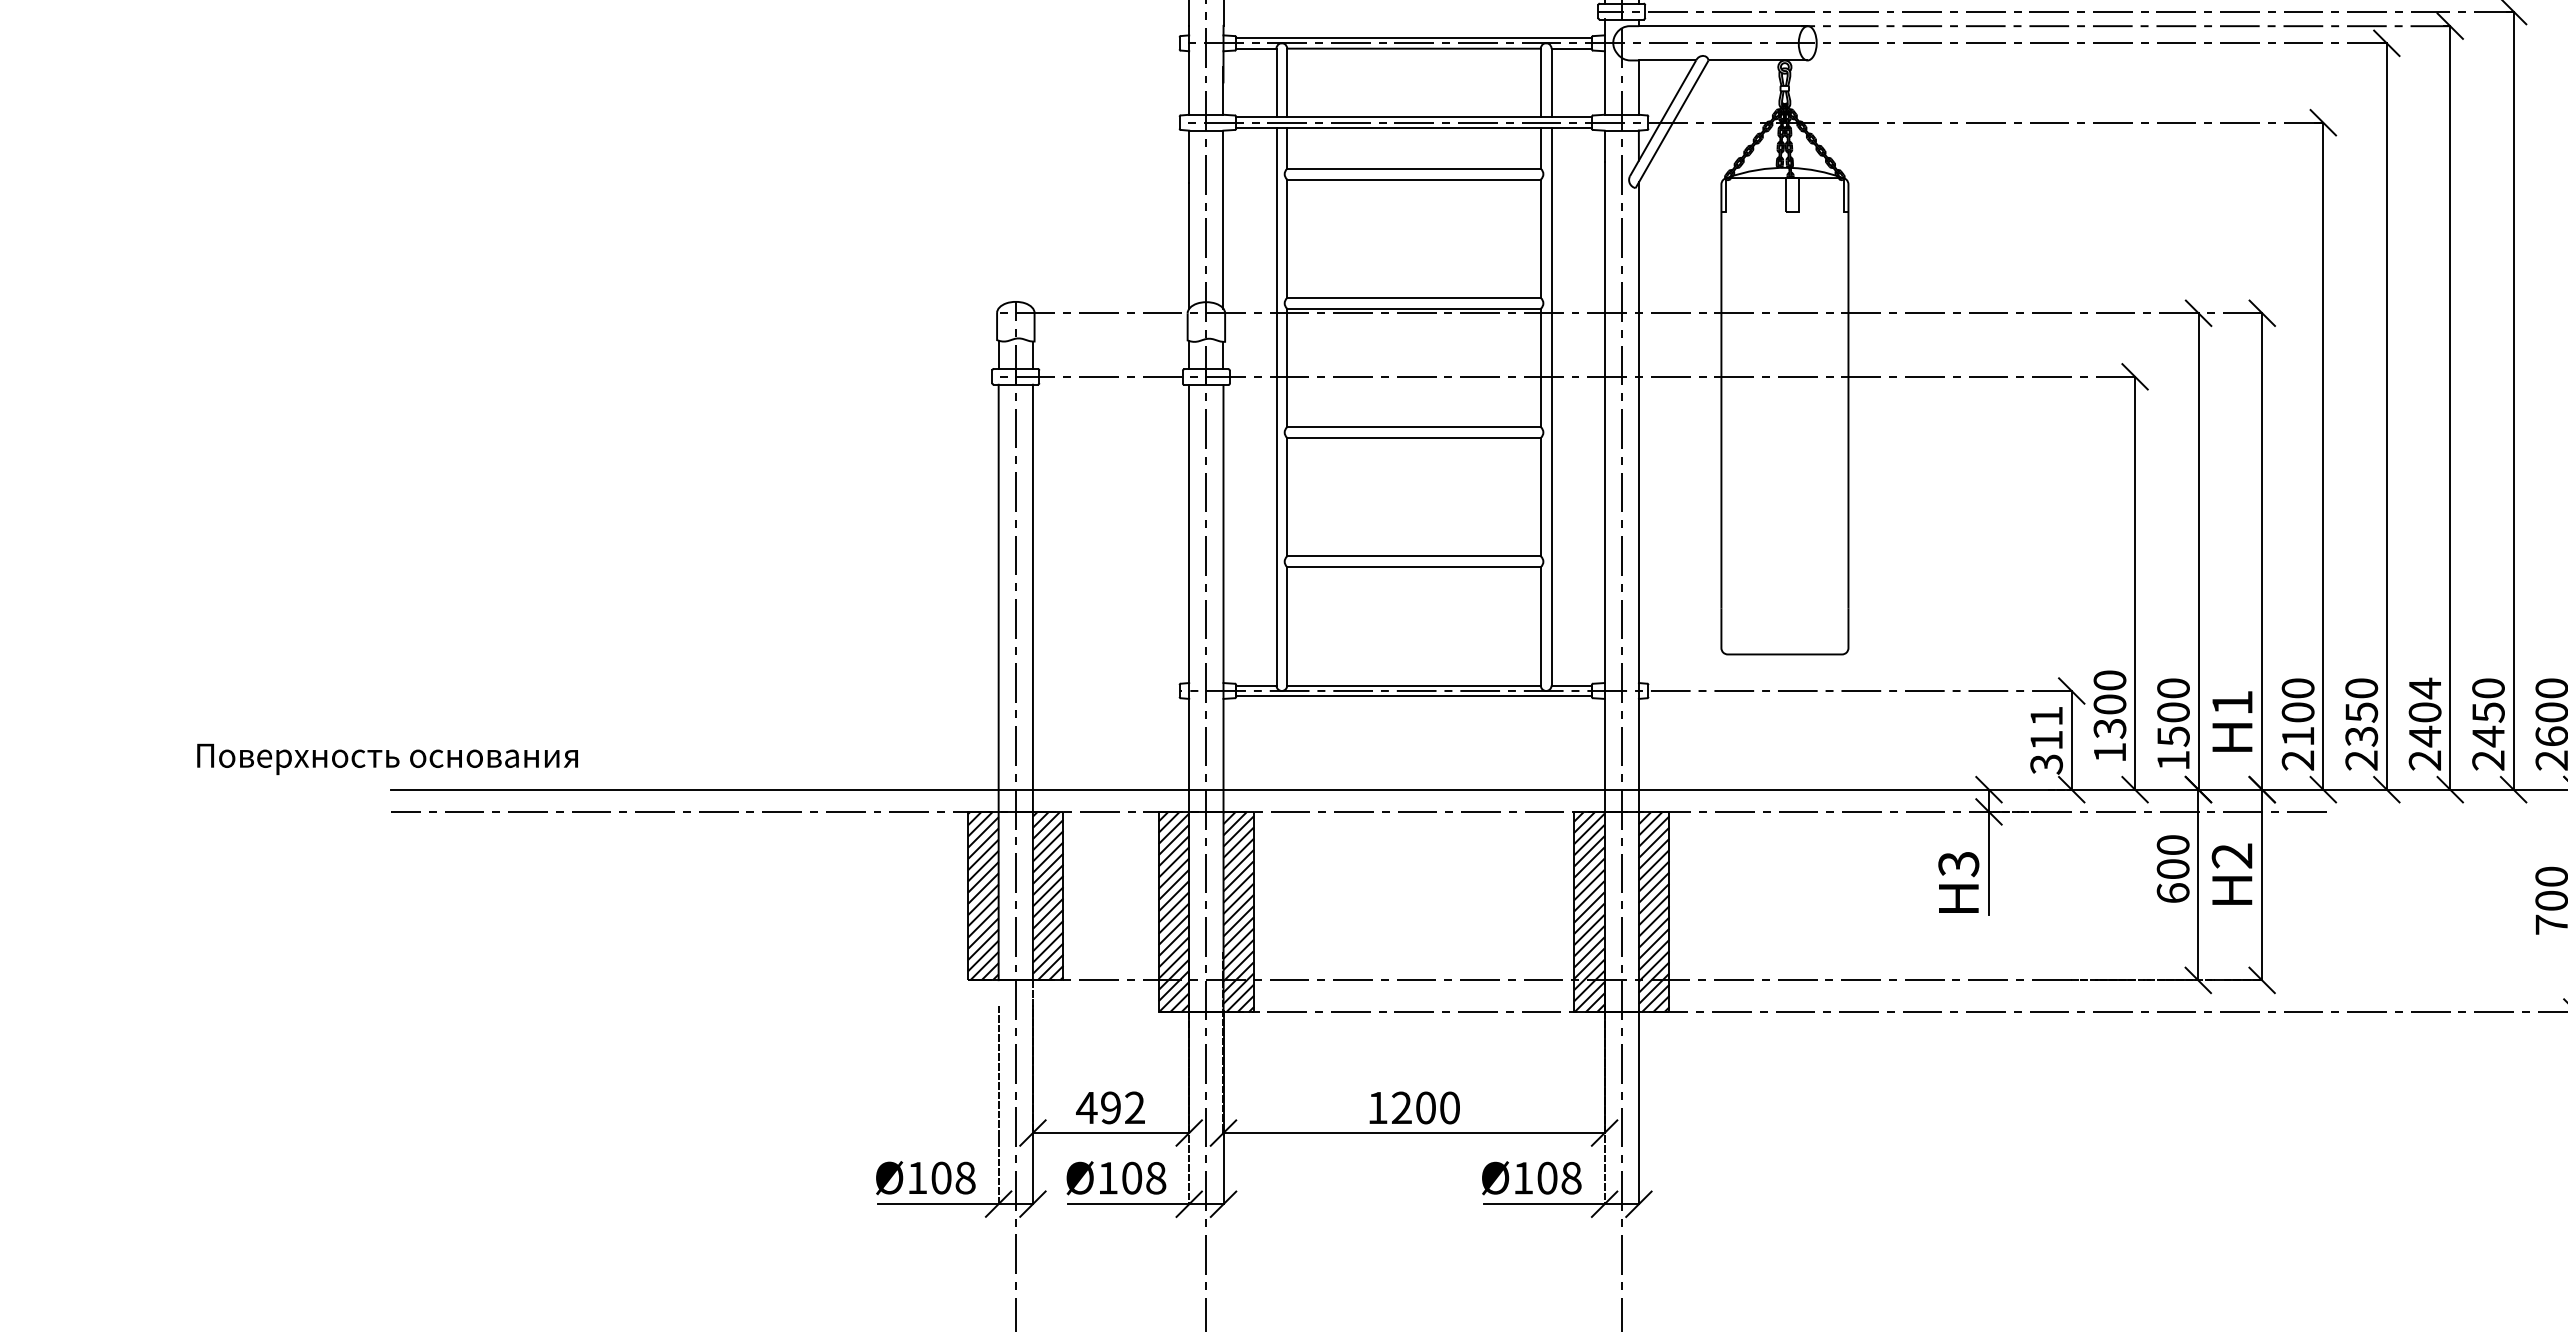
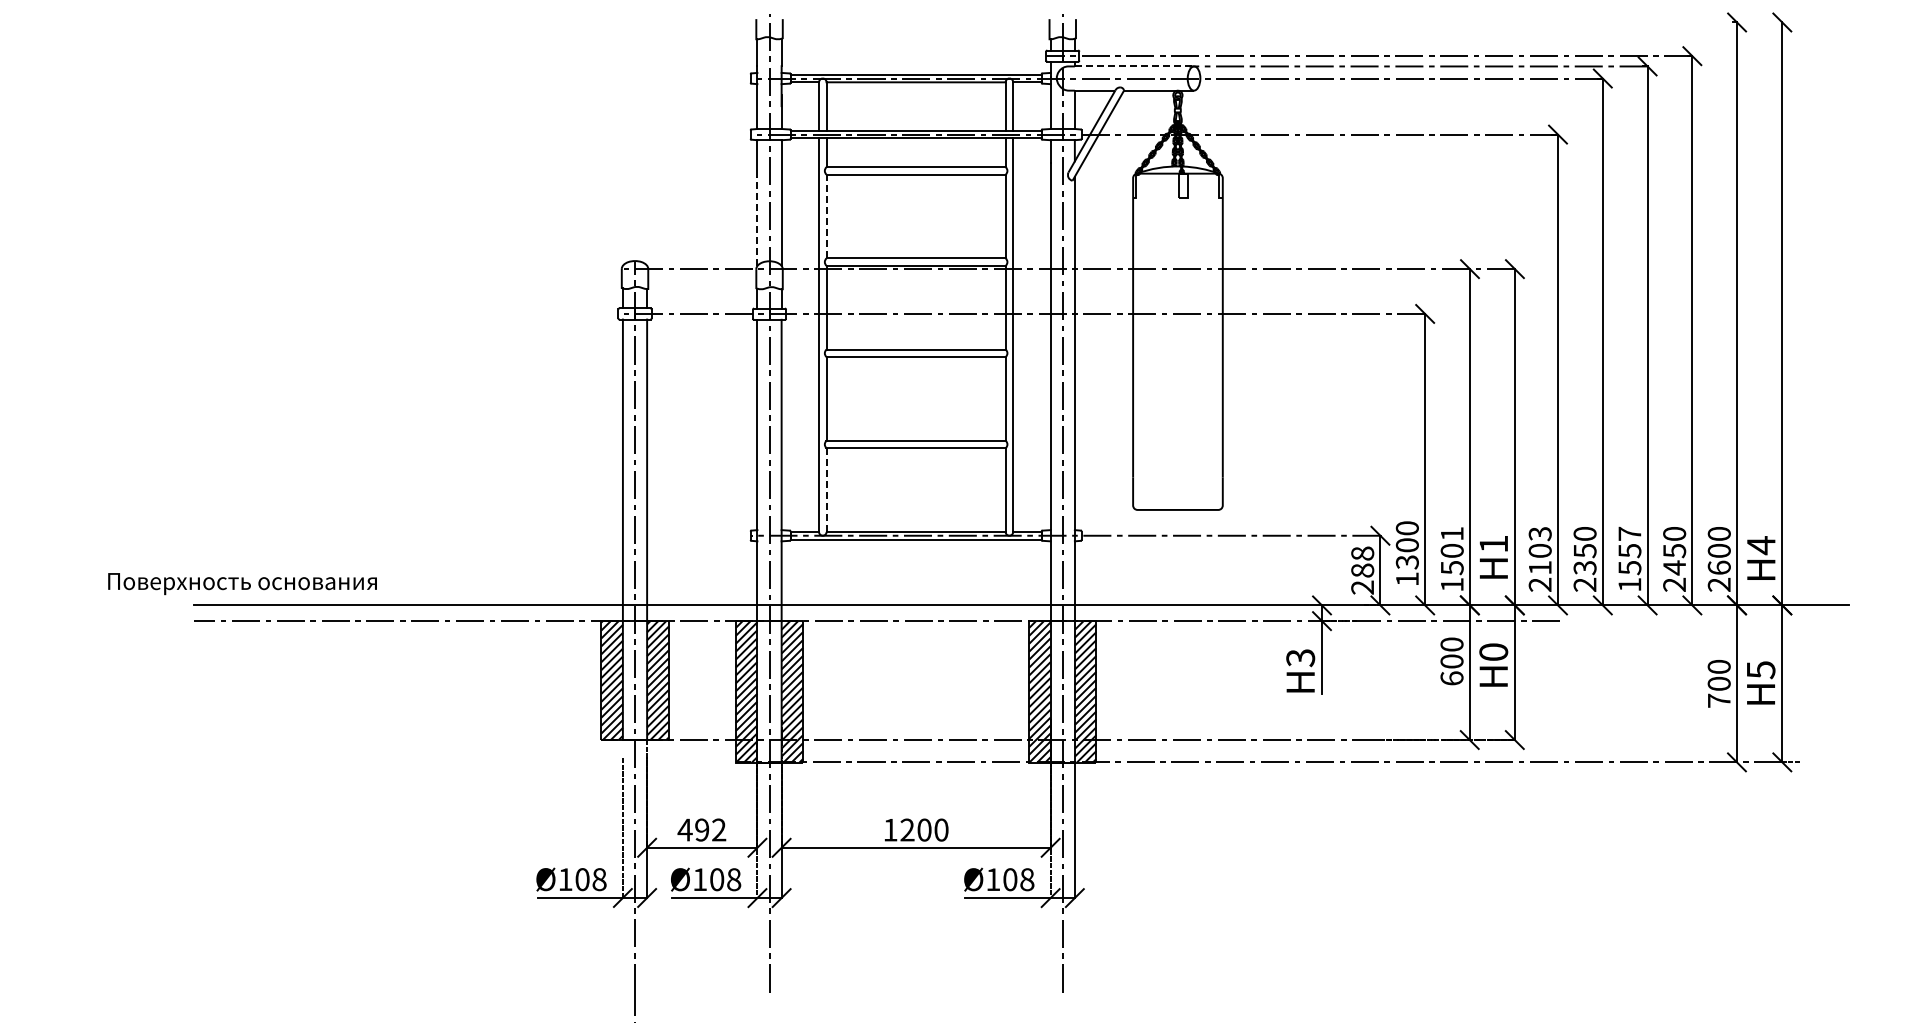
line: (1723, 26) -> (1134, 66), solid -> dashed
line: (1287, 238) -> (826, 216), solid -> dashed
line: (1189, 245) -> (757, 221), solid -> dashed
line: (1287, 626) -> (826, 490), solid -> dashed
text: (2172, 687) -> (1451, 533), 1500 -> 1501
text: (2297, 689) -> (1539, 534), 2100 -> 2103
text: (2424, 723) -> (1629, 558), 2404 -> 1557
text: (2046, 740) -> (1362, 570), 311 -> 288
text: (387, 760) -> (242, 584), moved
text: (2231, 854) -> (1493, 651), H2 -> H0

